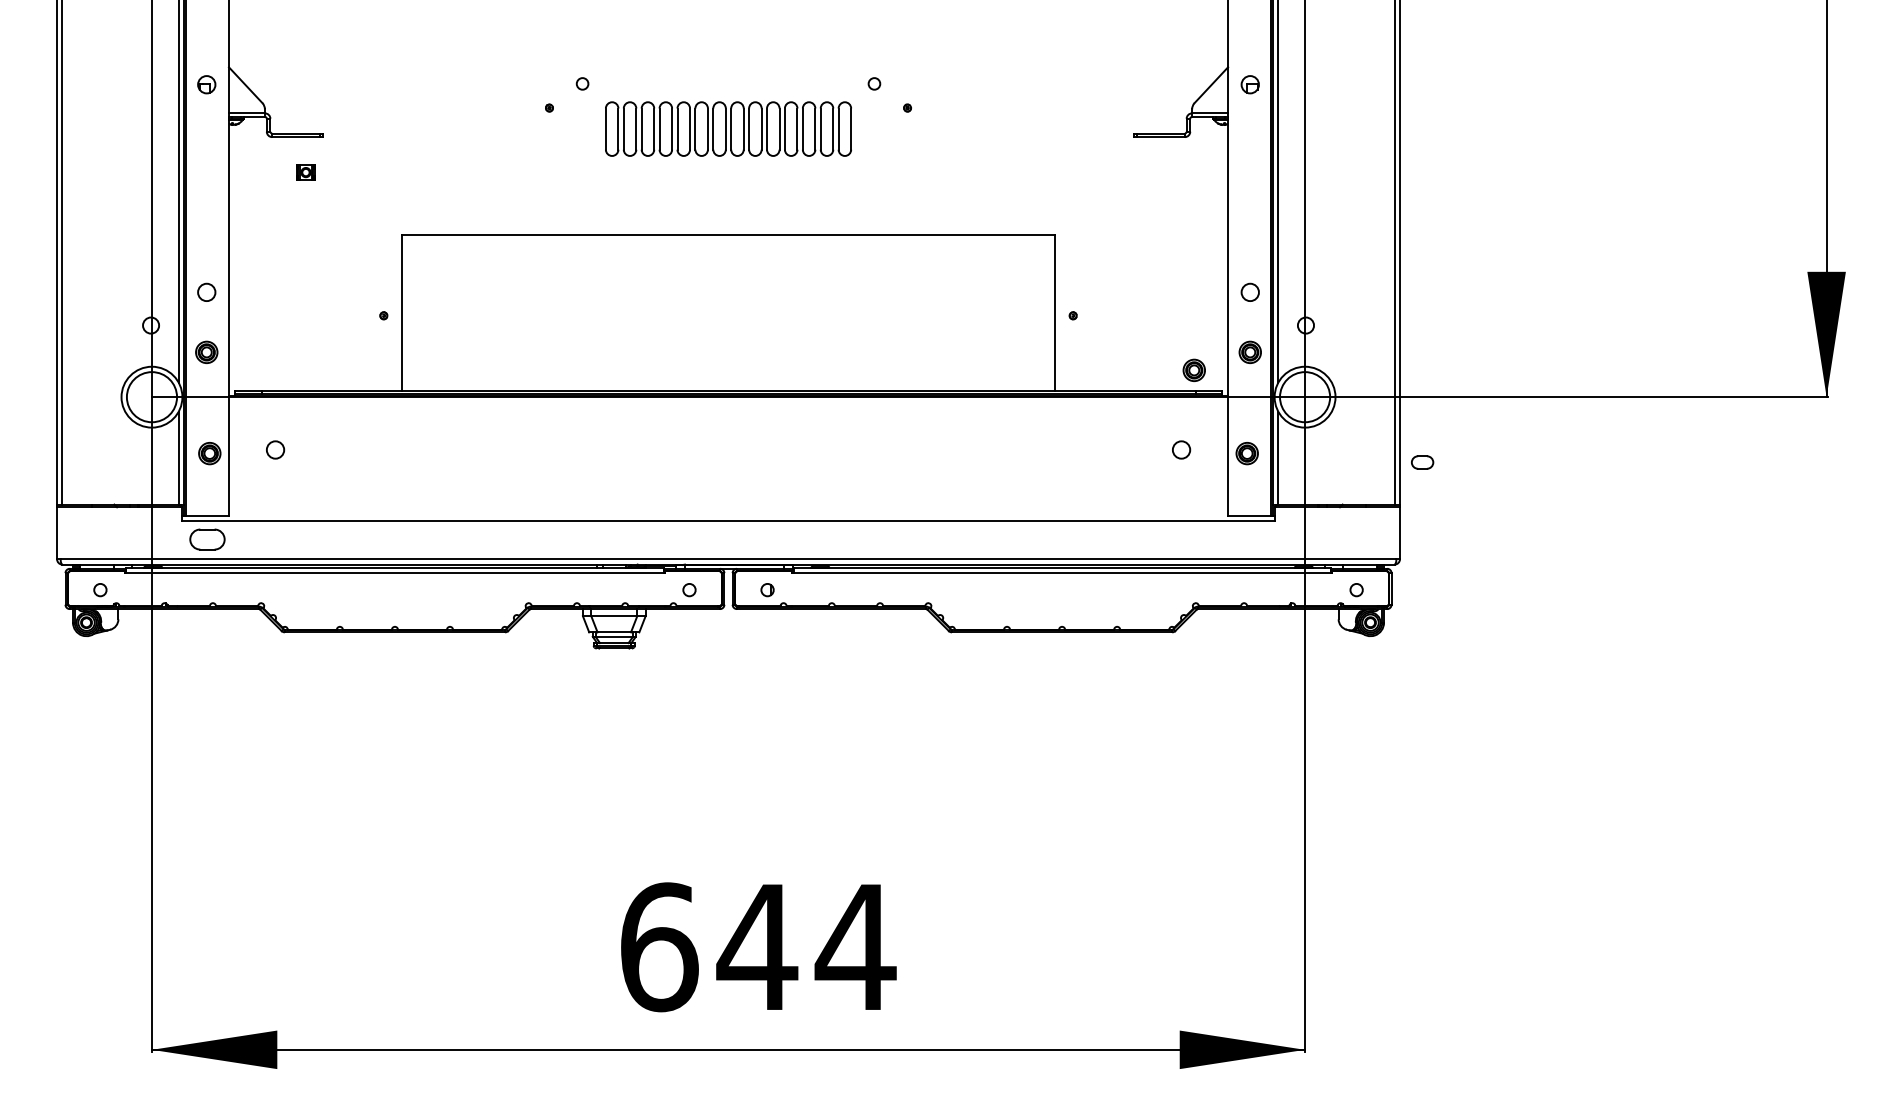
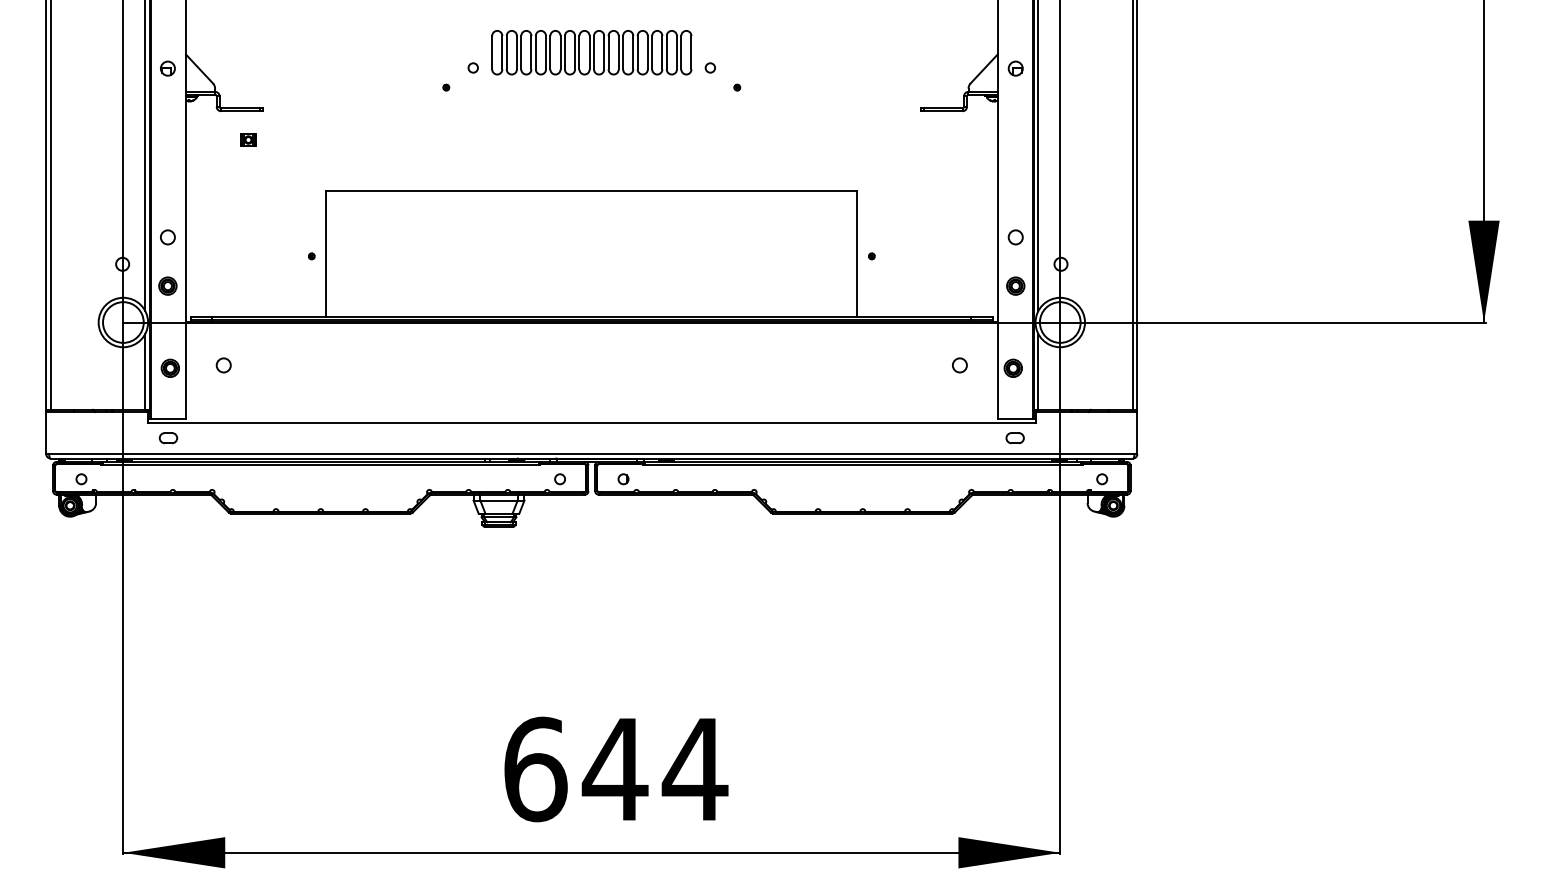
part: (728, 128) -> (591, 52), moved
part: (1193, 369) -> (969, 300), removed
part: (1422, 462) -> (1015, 438), moved
part: (207, 539) -> (168, 438), size x0.62

